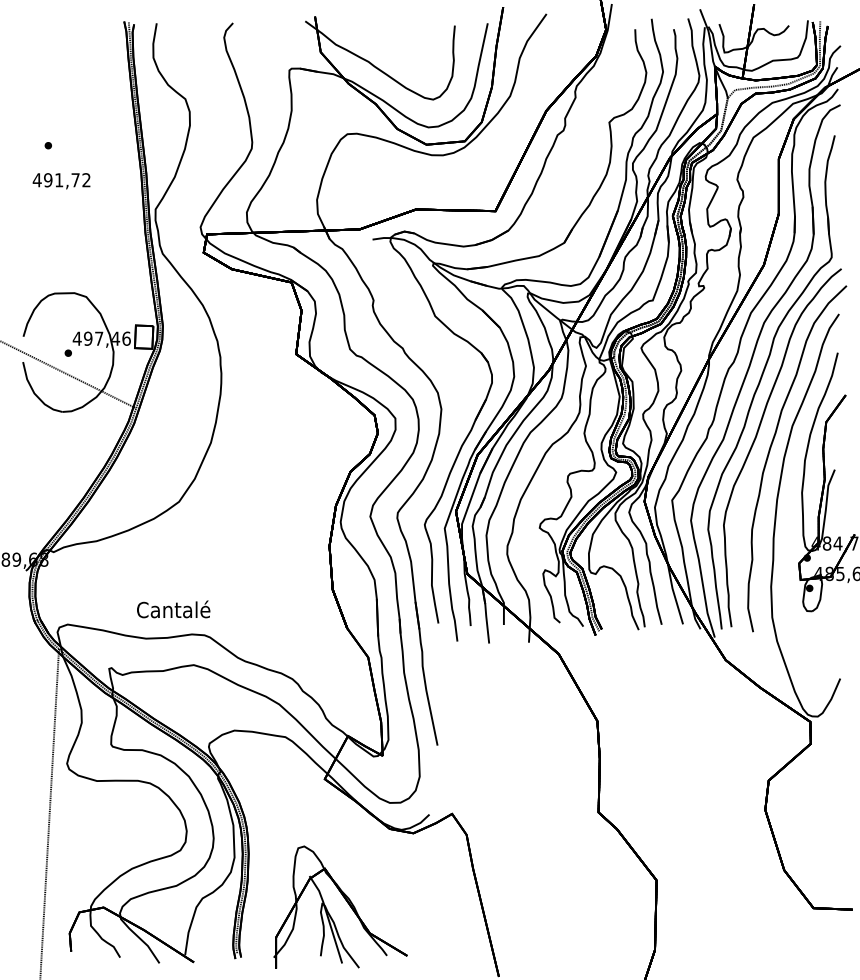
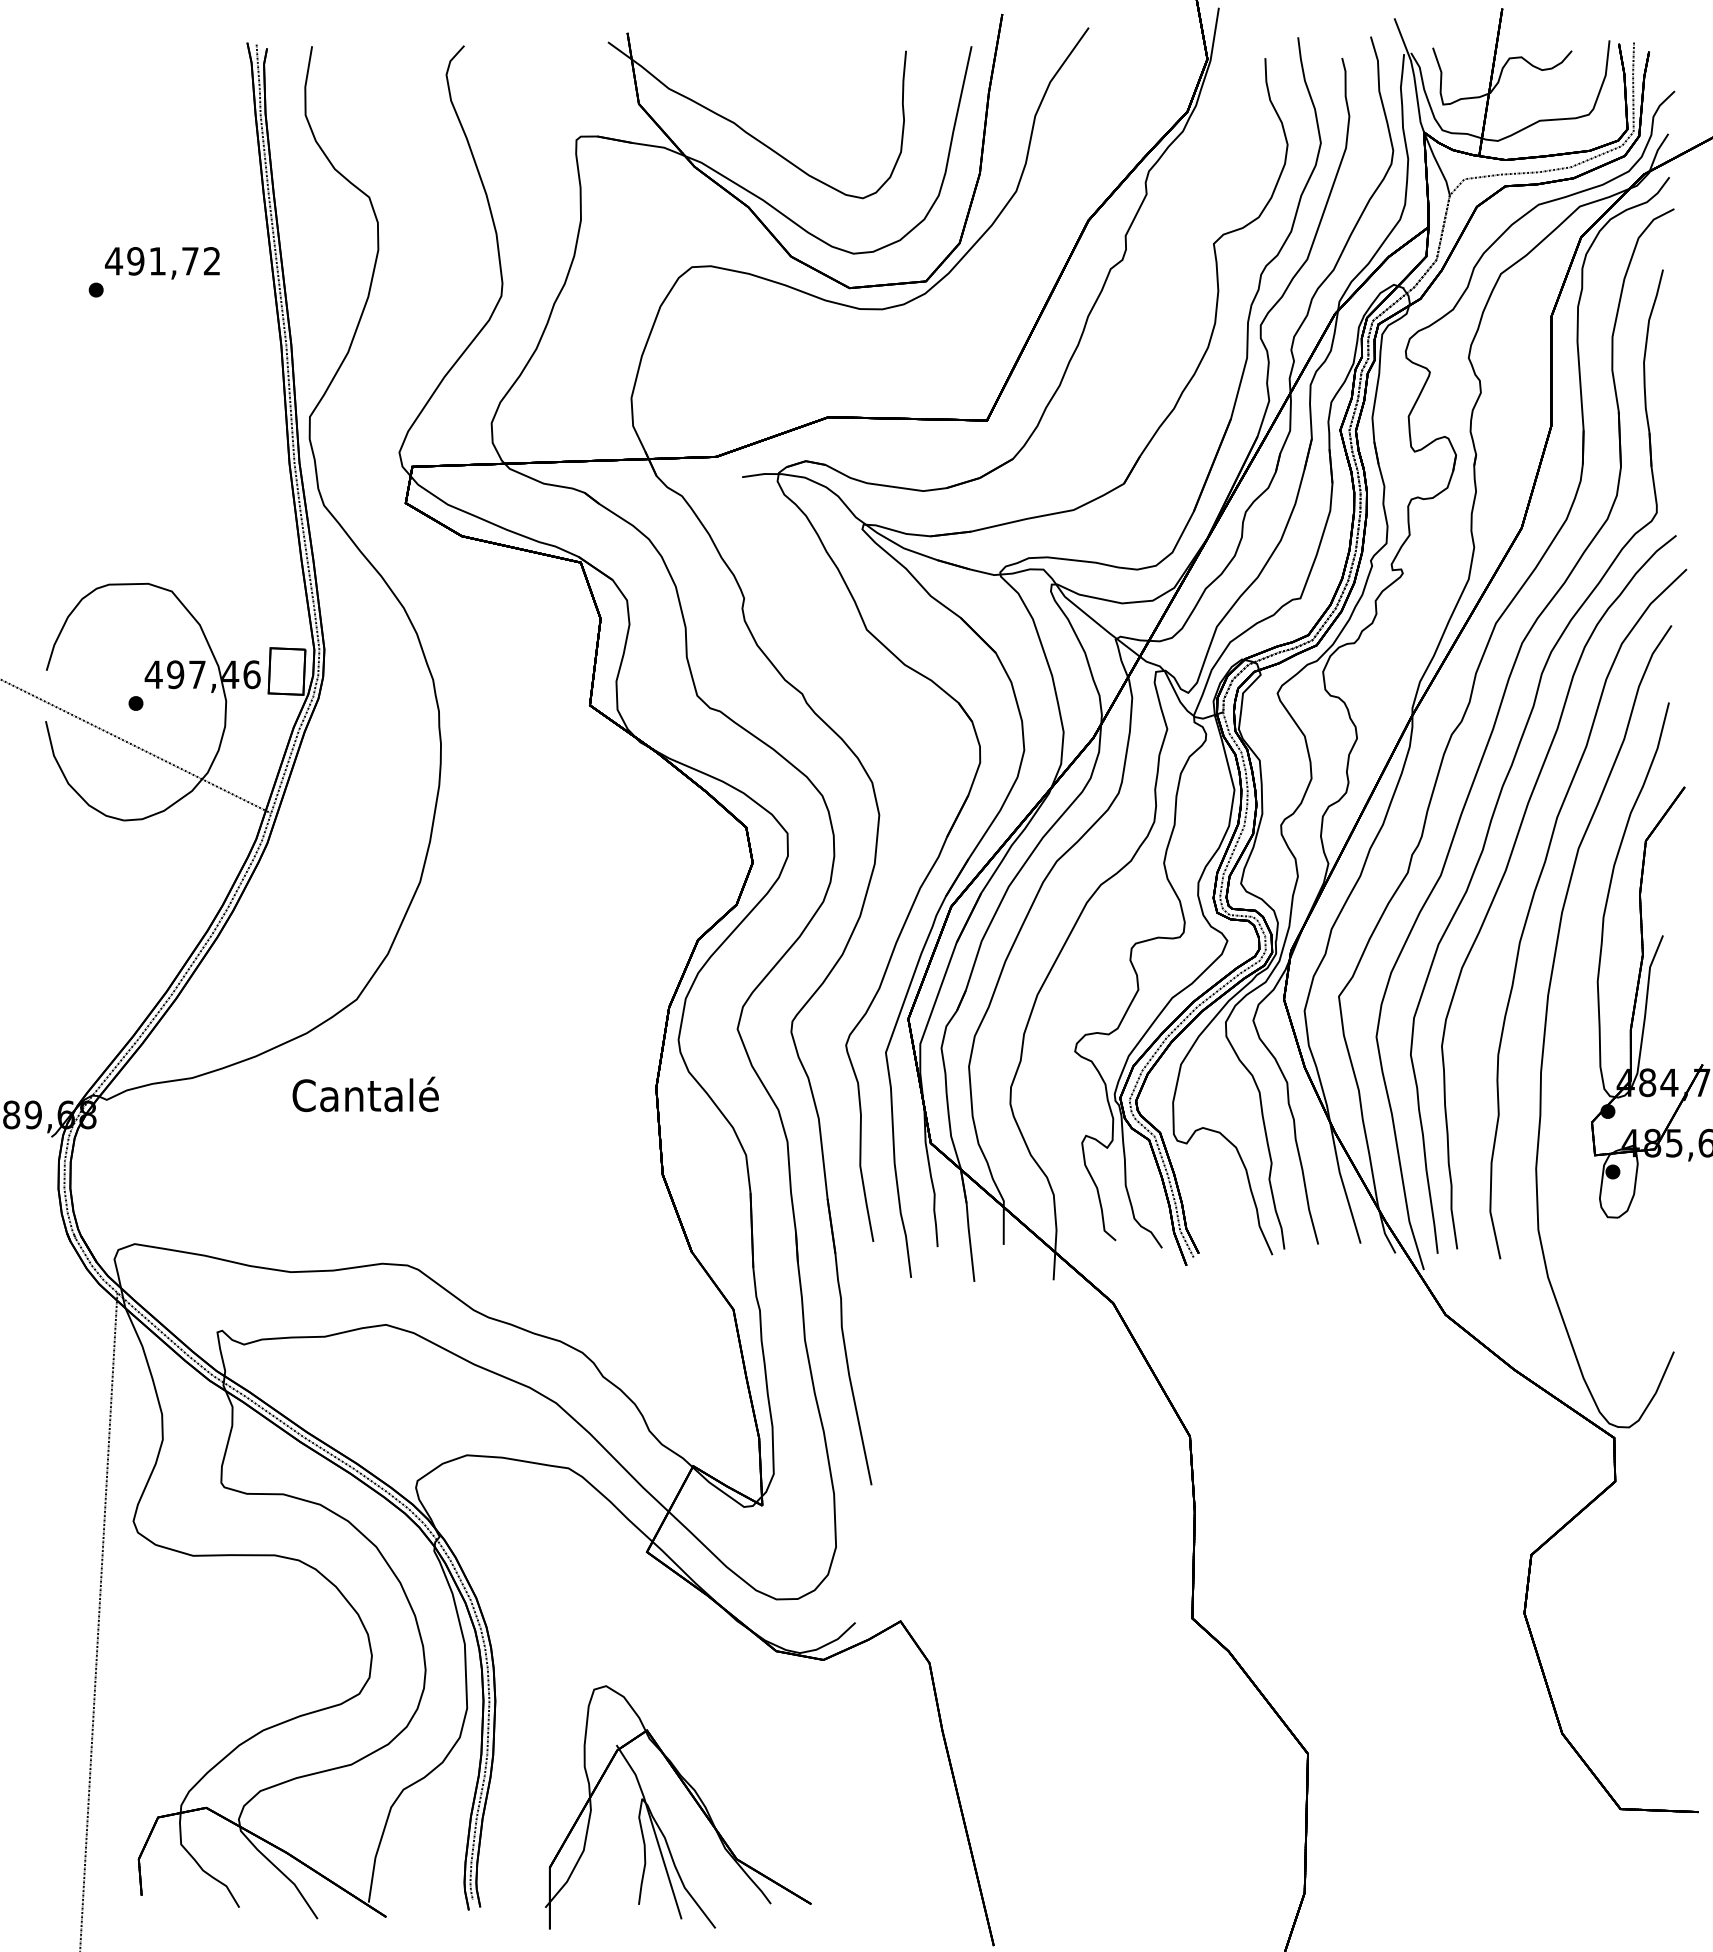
text: (61, 181) -> (162, 263), moved
text: (173, 609) -> (365, 1094), moved

